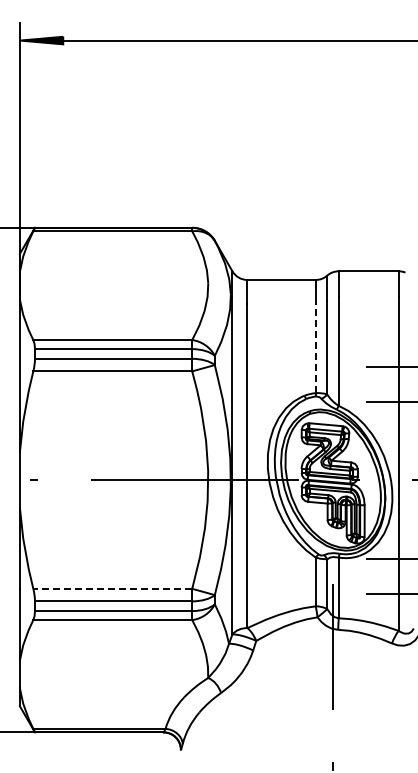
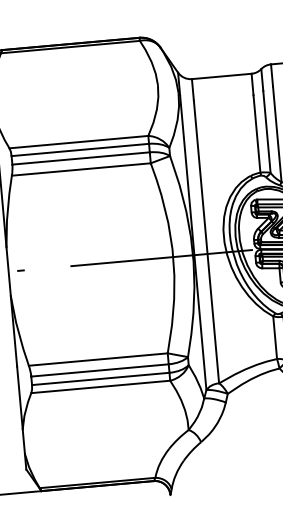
line: (315, 348) -> (256, 133), dashed -> solid
line: (112, 588) -> (98, 359), dashed -> solid

